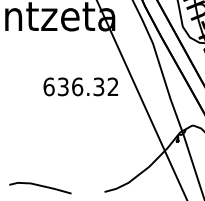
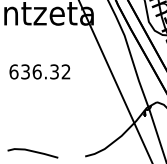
text: (80, 86) -> (39, 71), moved

